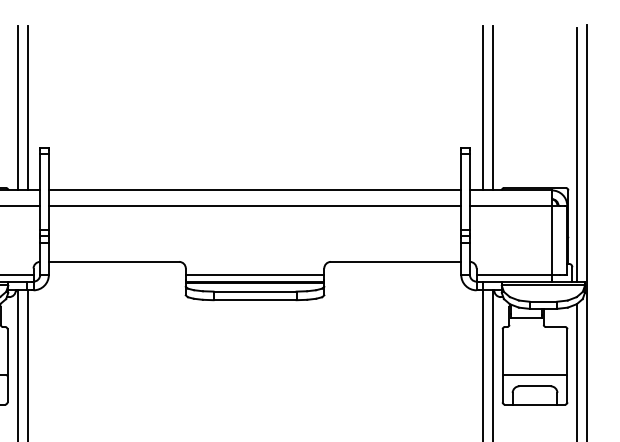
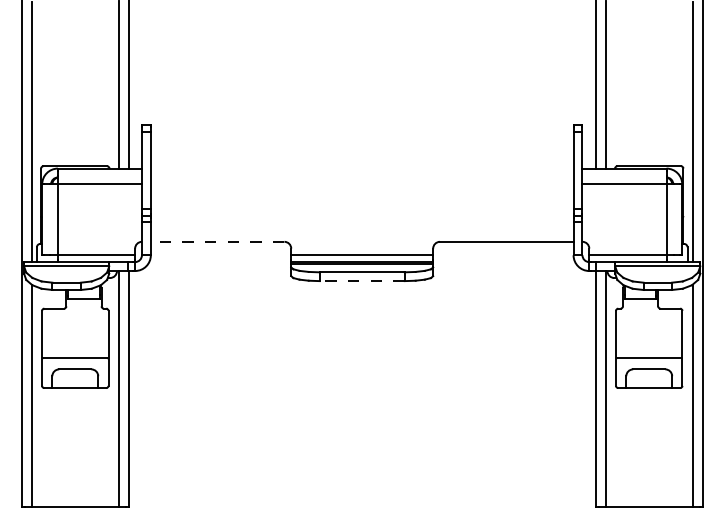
line: (254, 190) -> (361, 168), removed
line: (254, 205) -> (361, 184), removed
line: (113, 261) -> (217, 241), solid -> dashed
line: (255, 300) -> (362, 281), solid -> dashed

